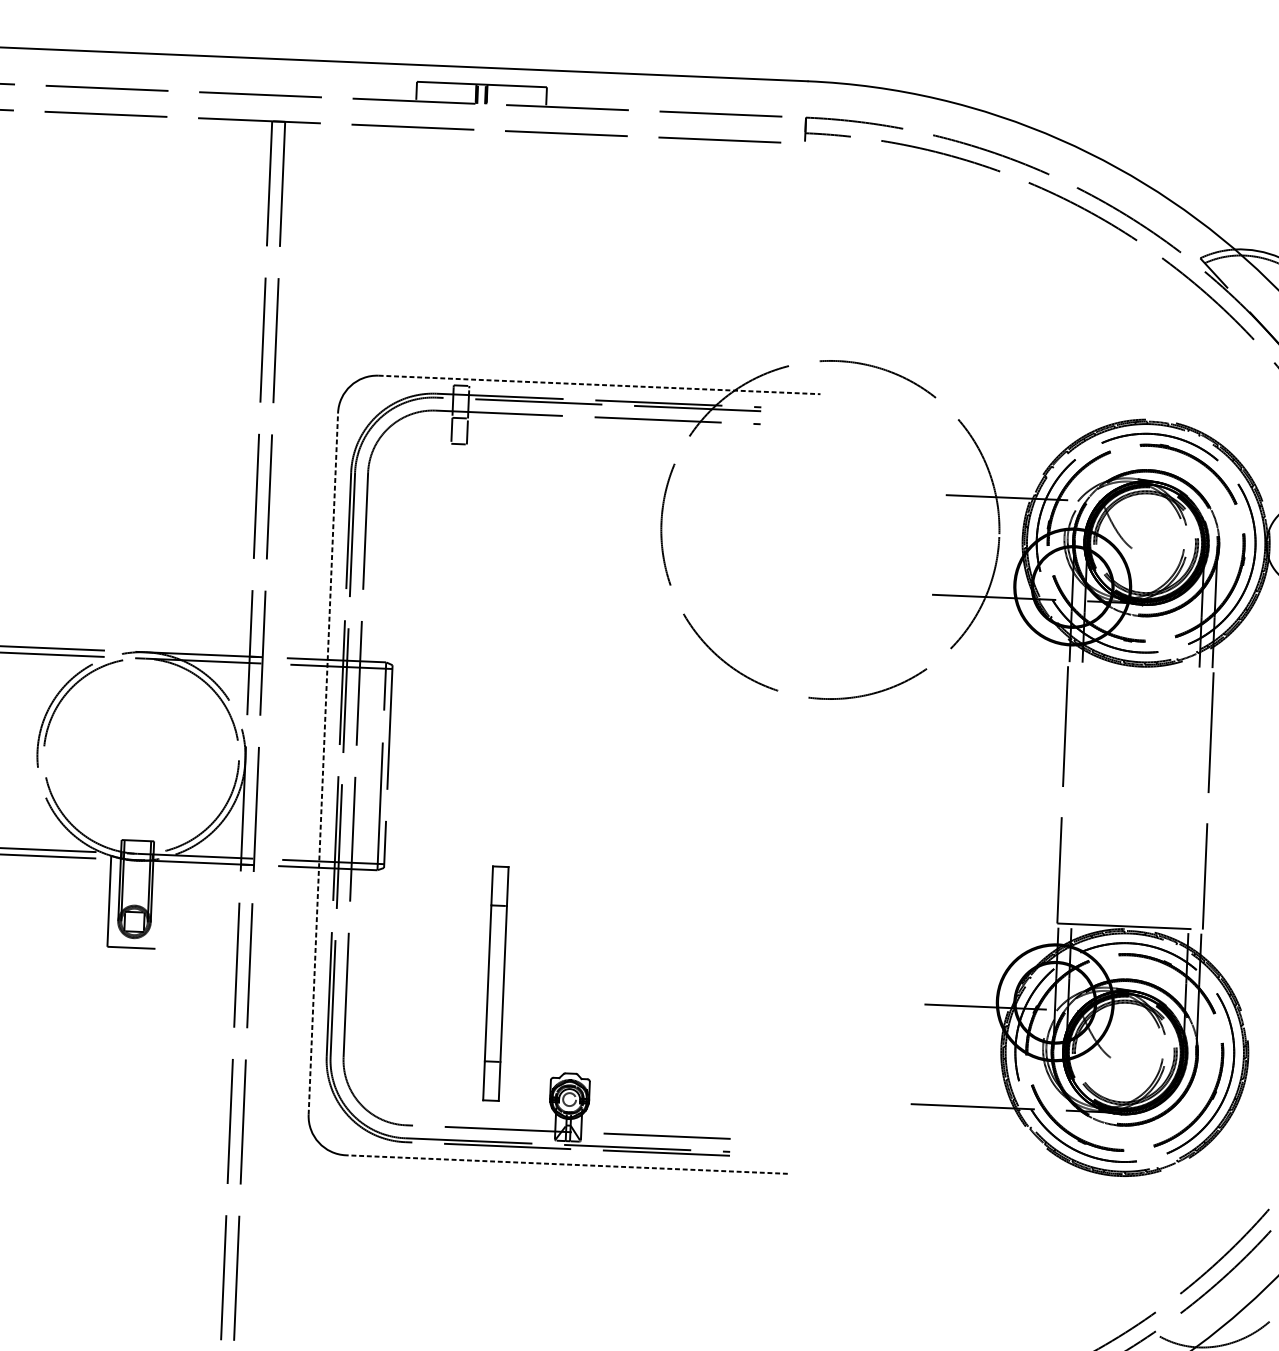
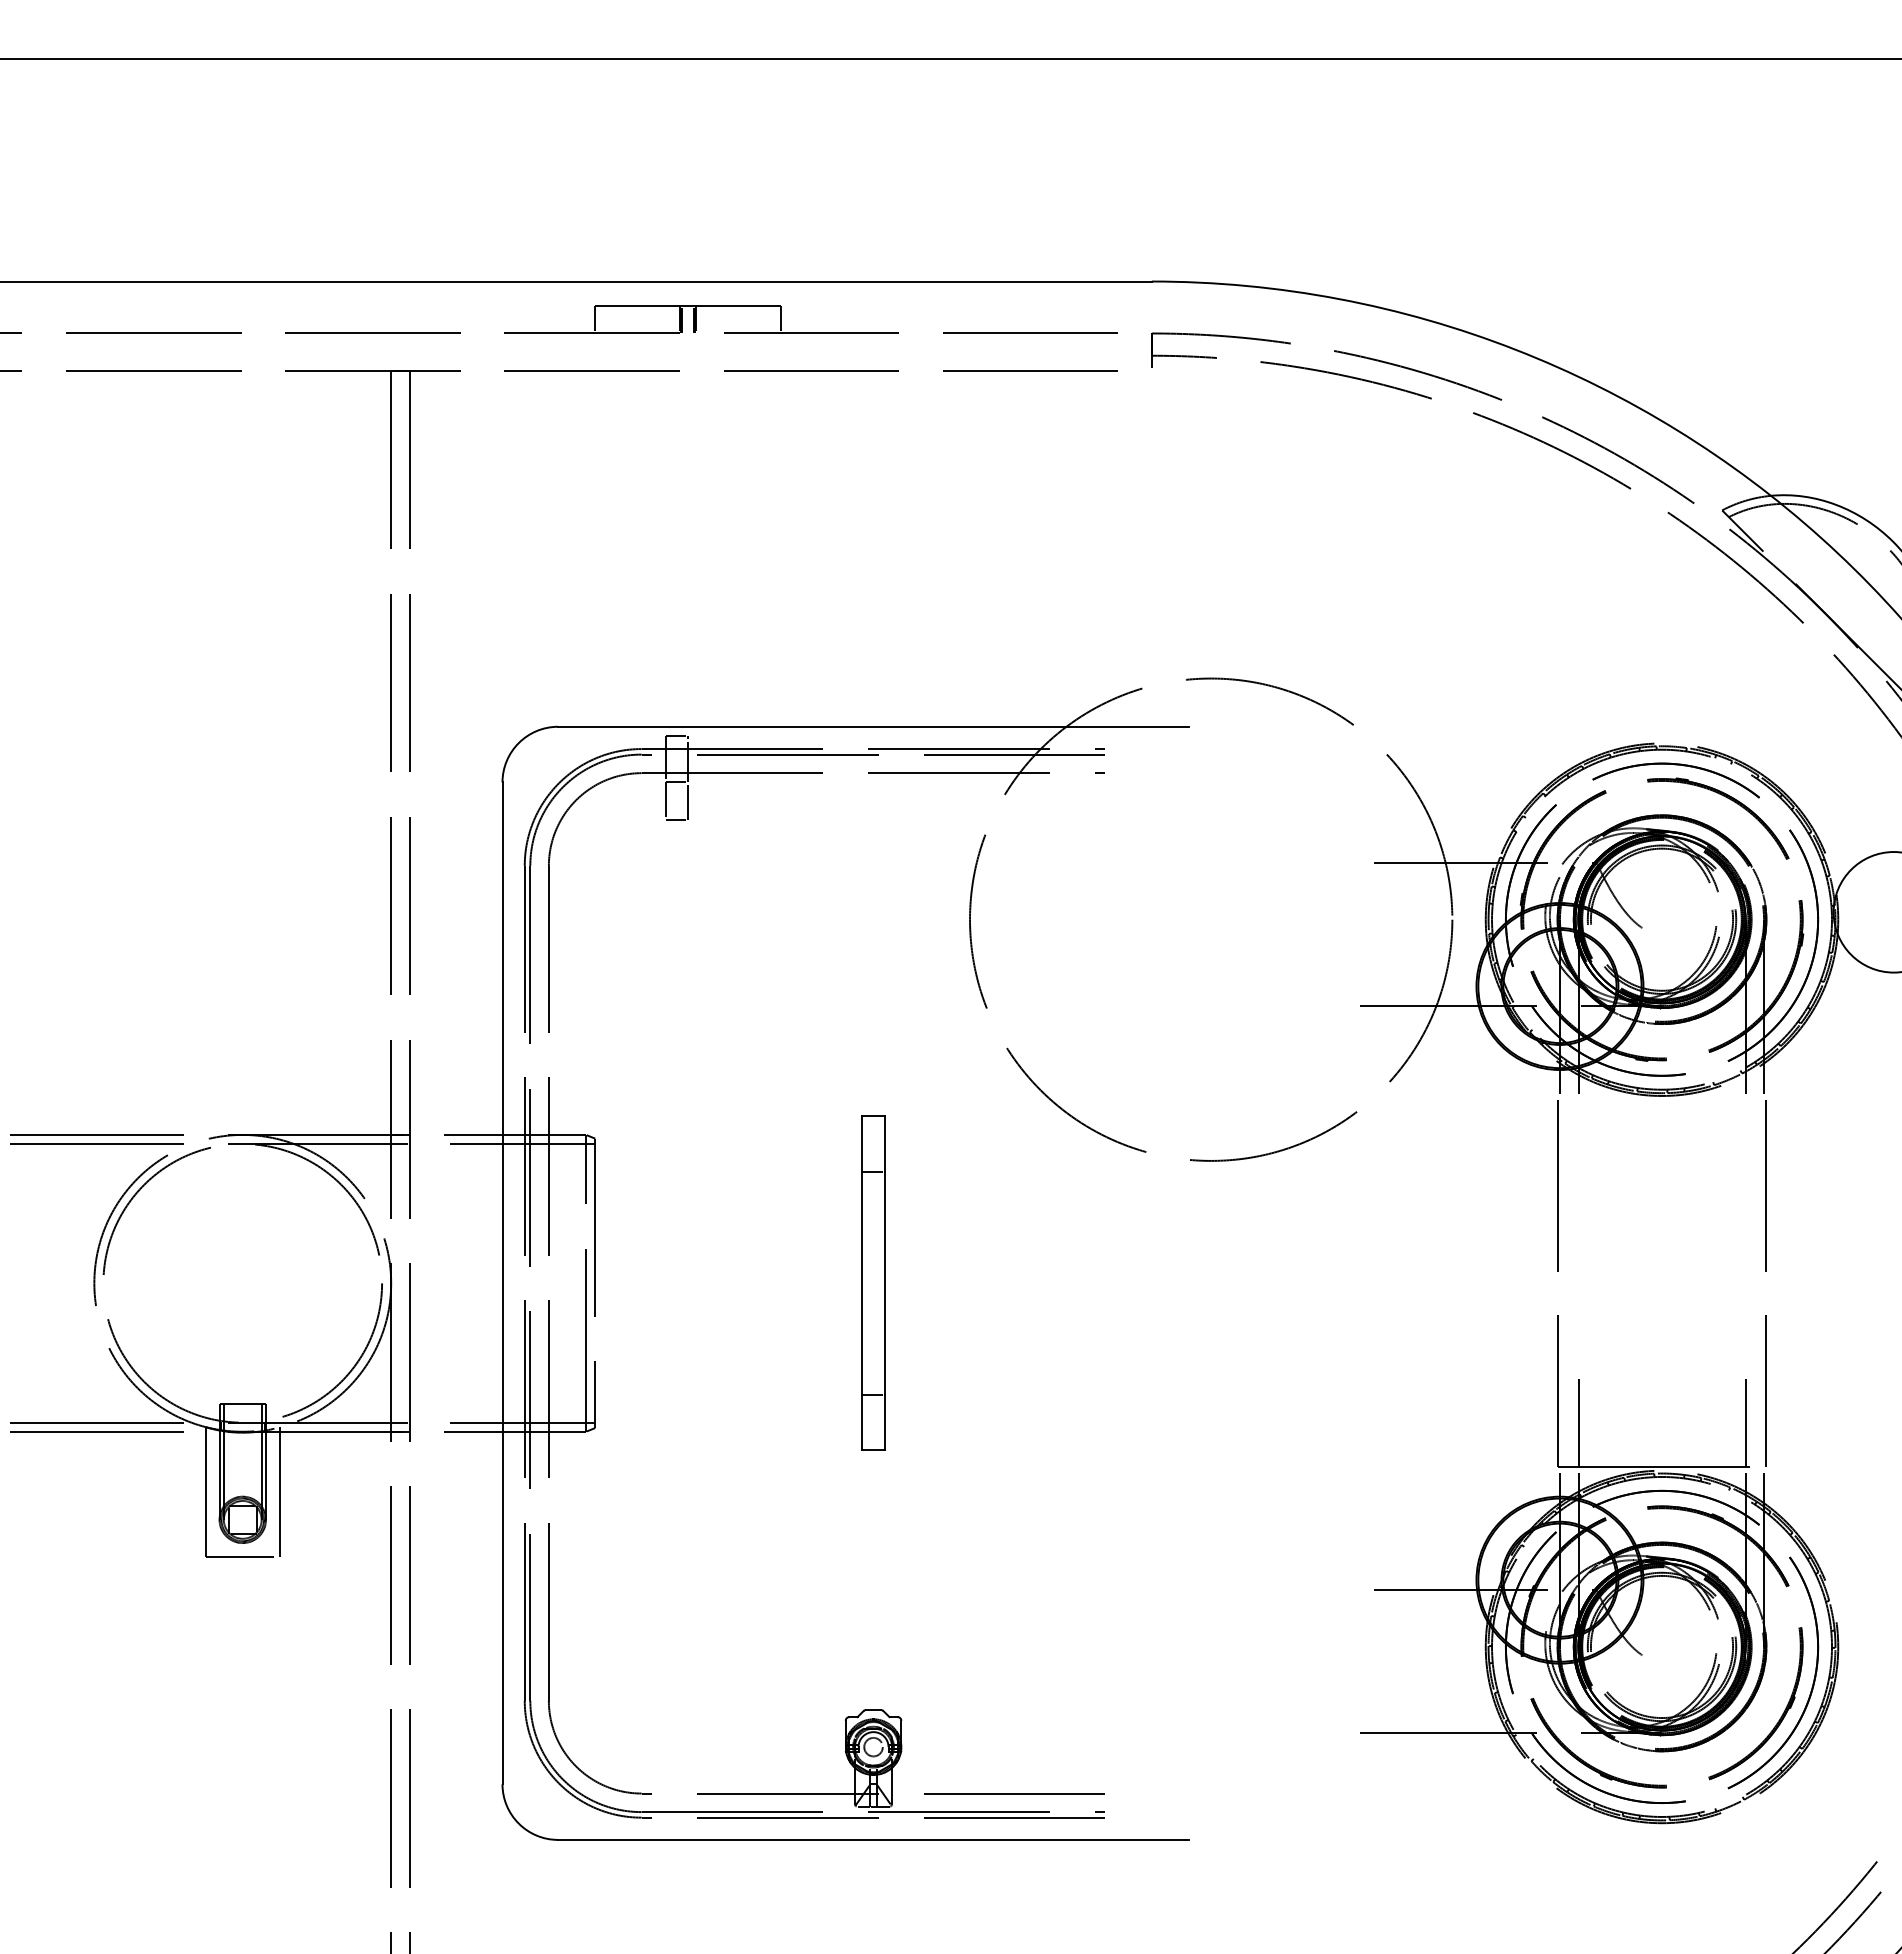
line: (600, 384) -> (874, 726), dashed -> solid
line: (323, 763) -> (502, 1283), dashed -> solid
line: (1072, 890) -> (1578, 1419), added
line: (1189, 895) -> (1745, 1419), added
line: (161, 903) -> (279, 1492), added
part: (495, 983) -> (873, 1282), moved
line: (566, 1164) -> (873, 1839), dashed -> solid

